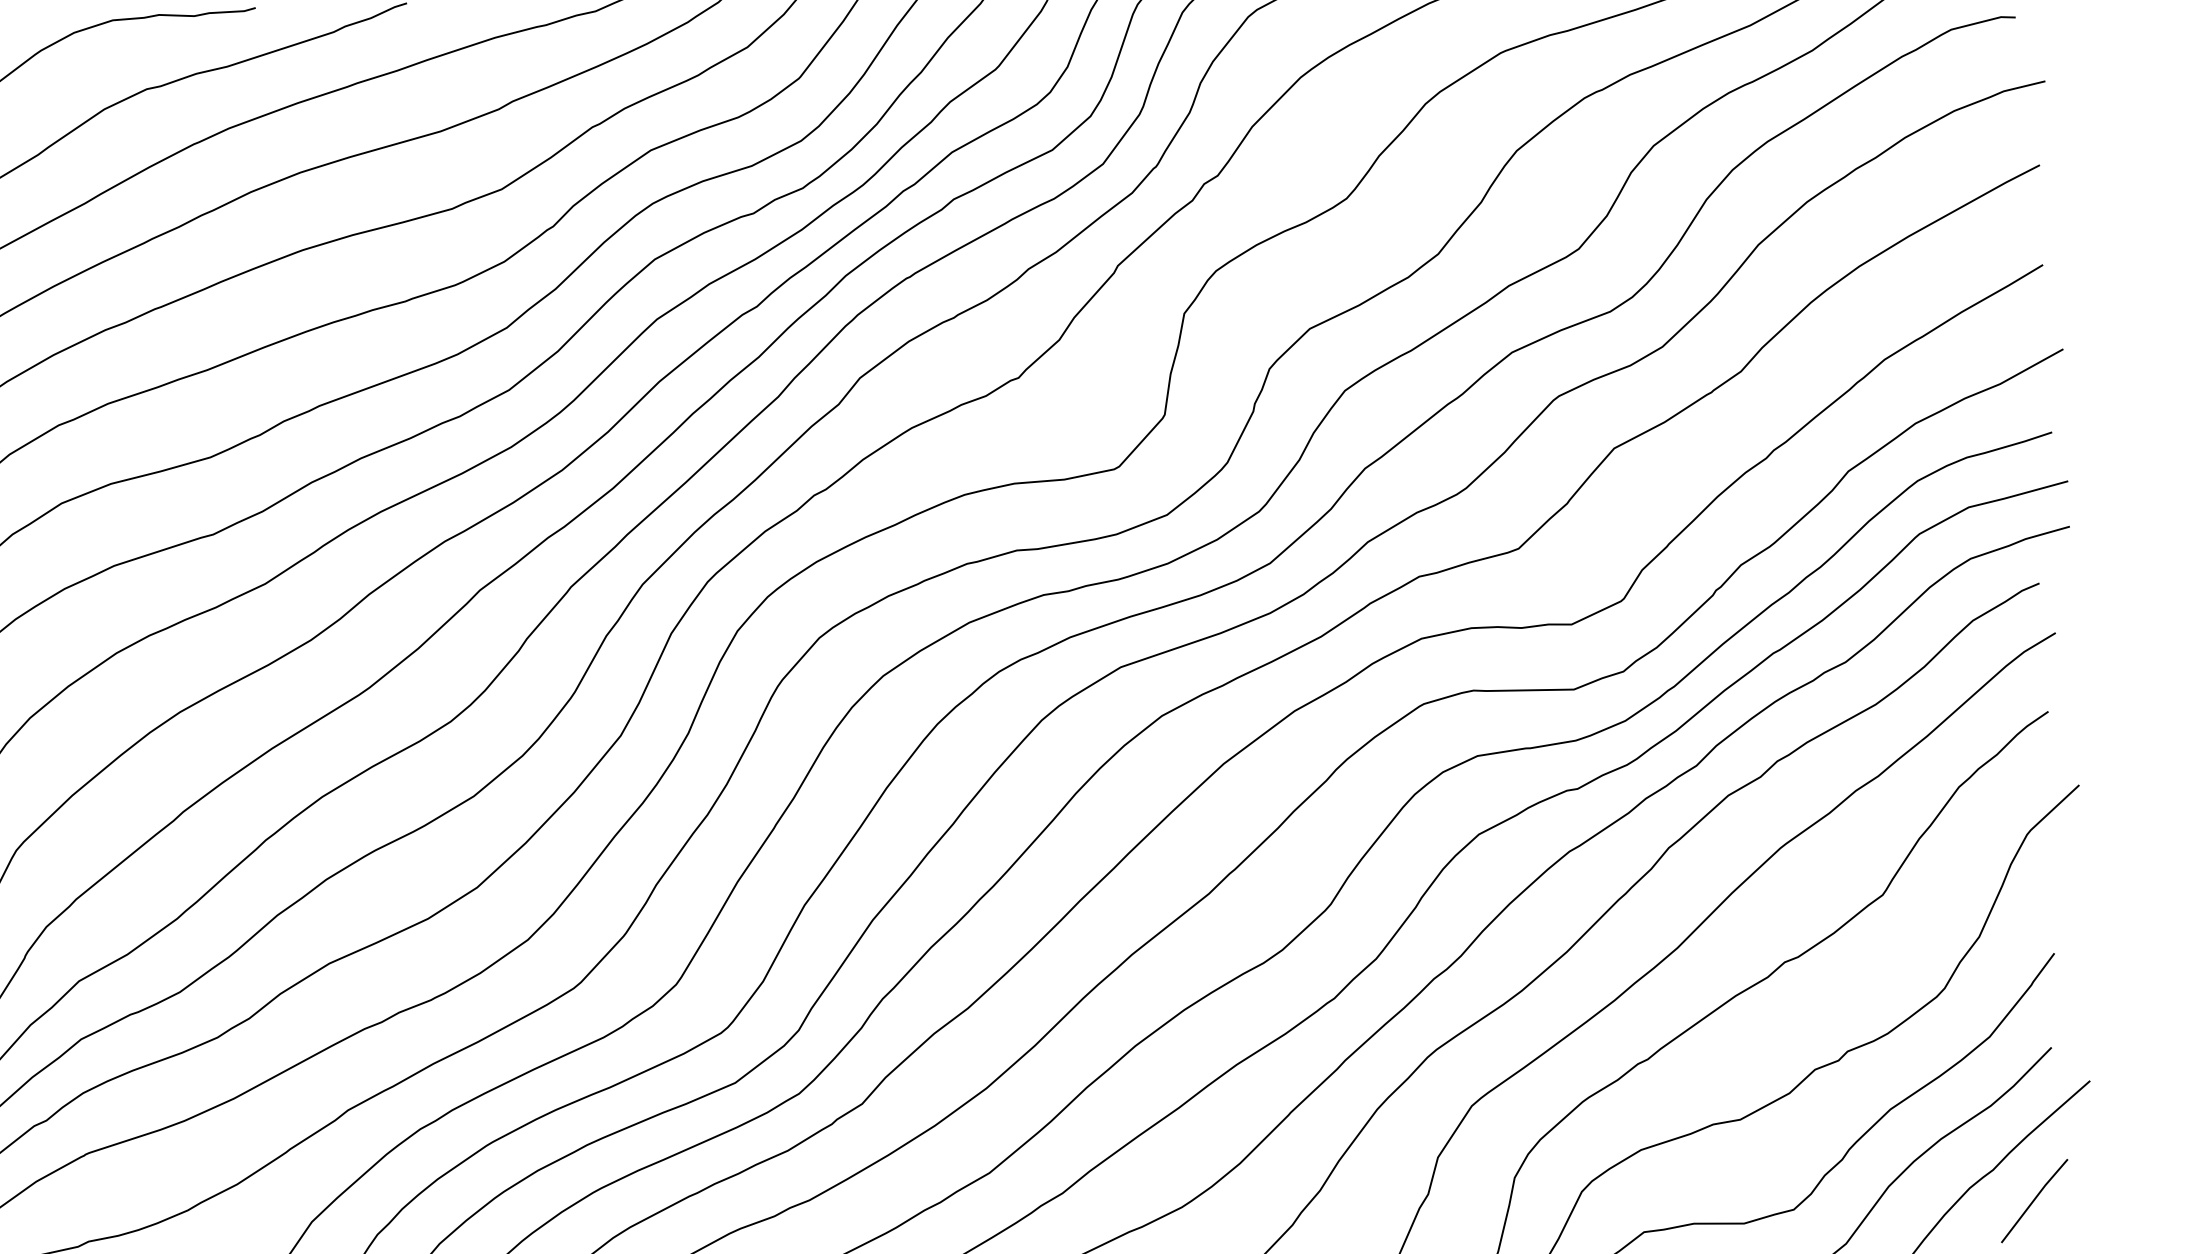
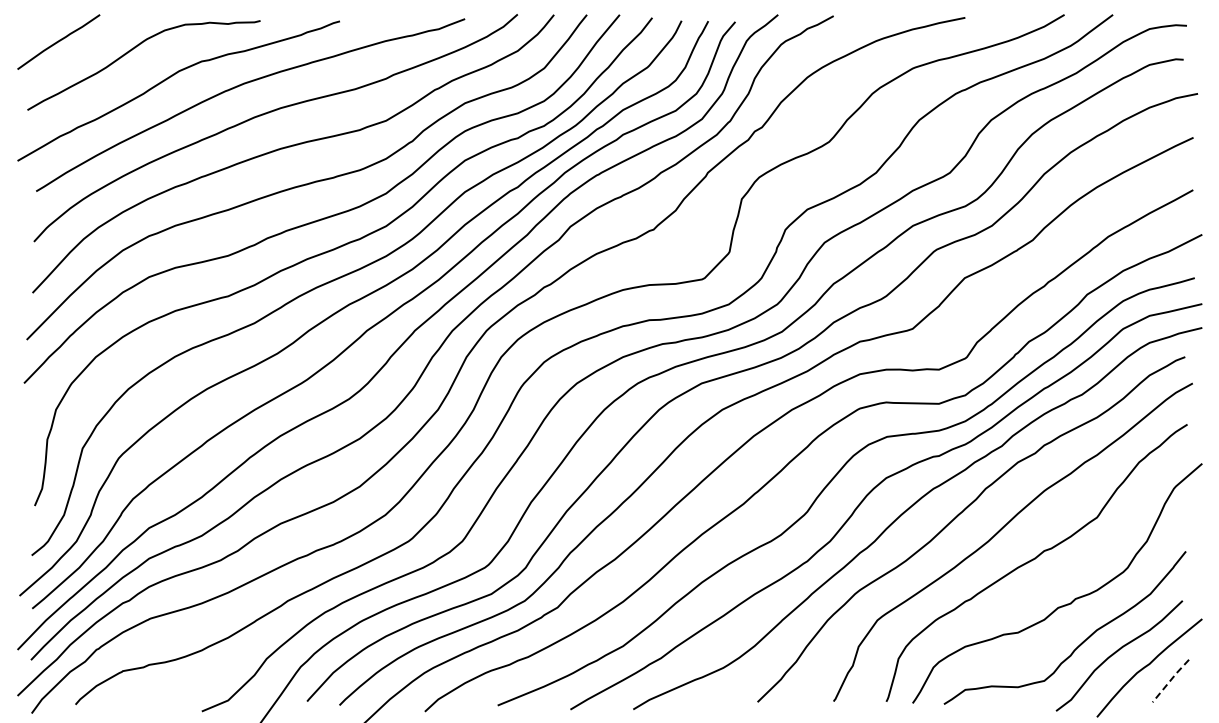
line: (2035, 1198) -> (1171, 679), solid -> dashed

